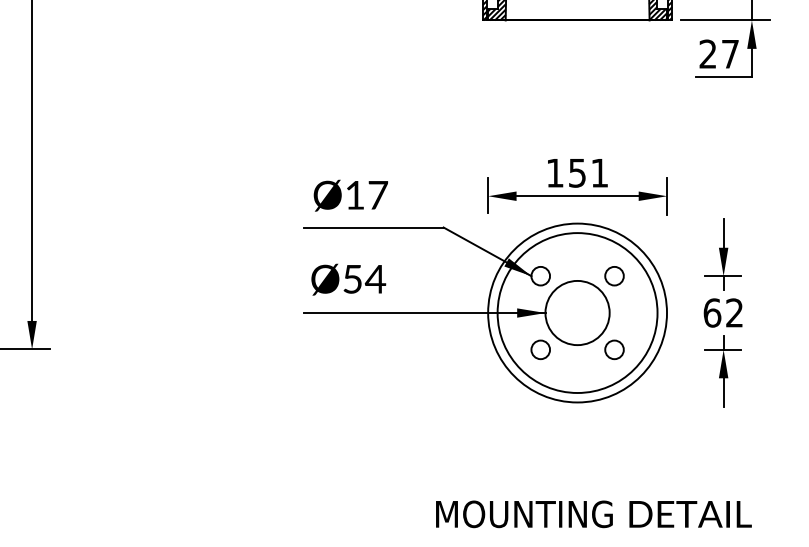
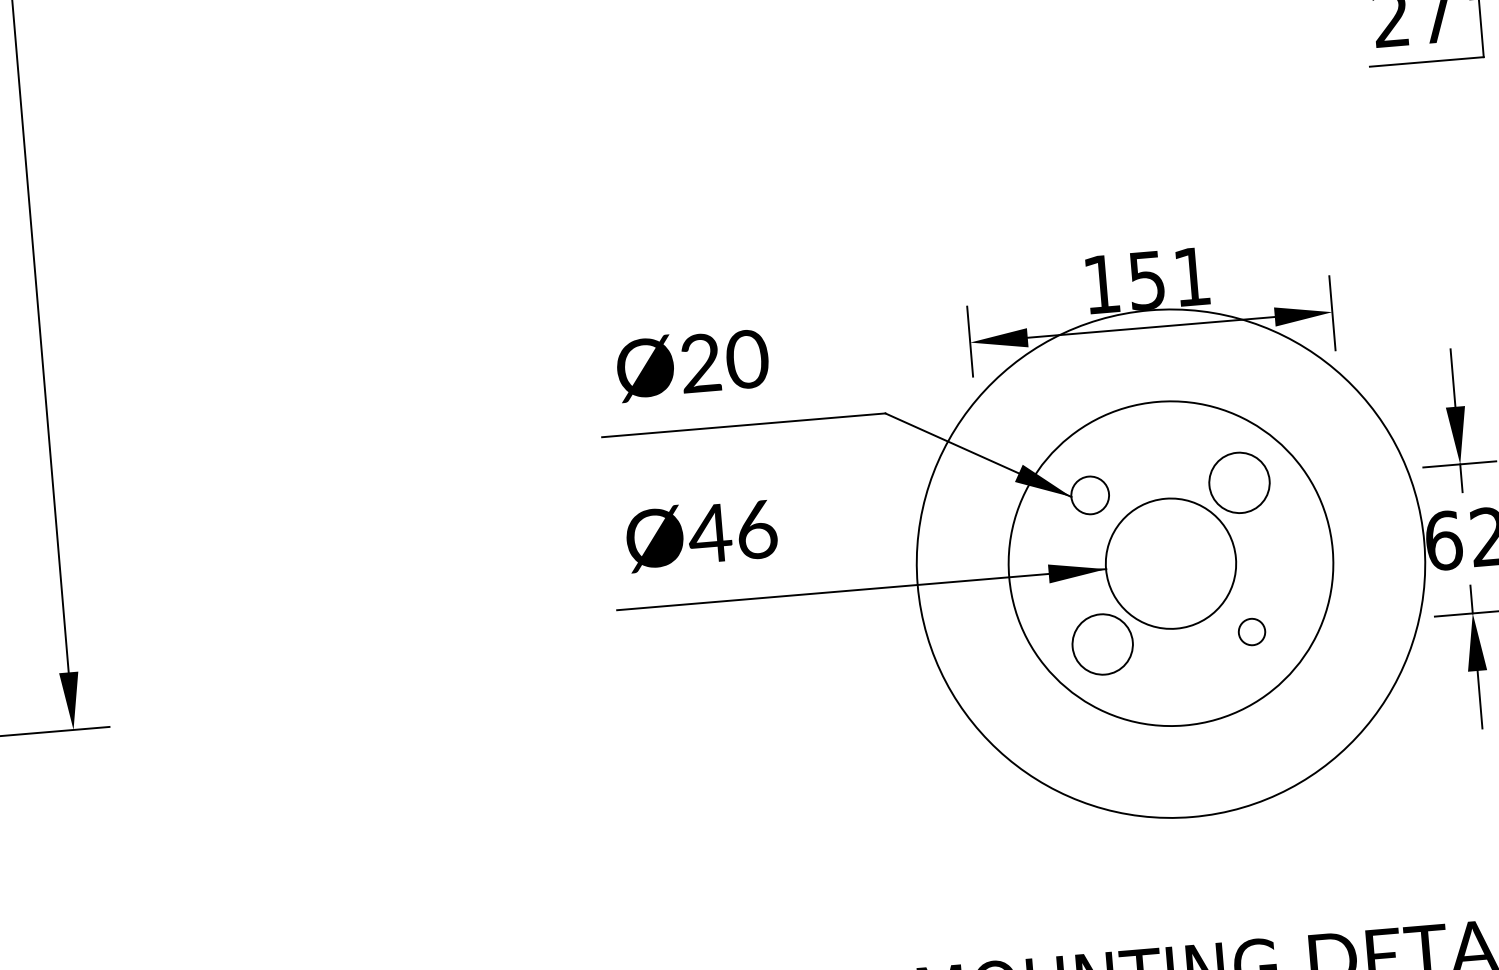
text: (366, 194) -> (723, 359), Ø17 -> Ø20
circle: (614, 275) -> (1239, 481), size x1.6
text: (363, 279) -> (732, 532), Ø54 -> Ø46
circle: (577, 312) -> (1170, 562), size x1.4
circle: (540, 349) -> (1102, 643), size x1.6
circle: (614, 349) -> (1251, 631), size x0.7

